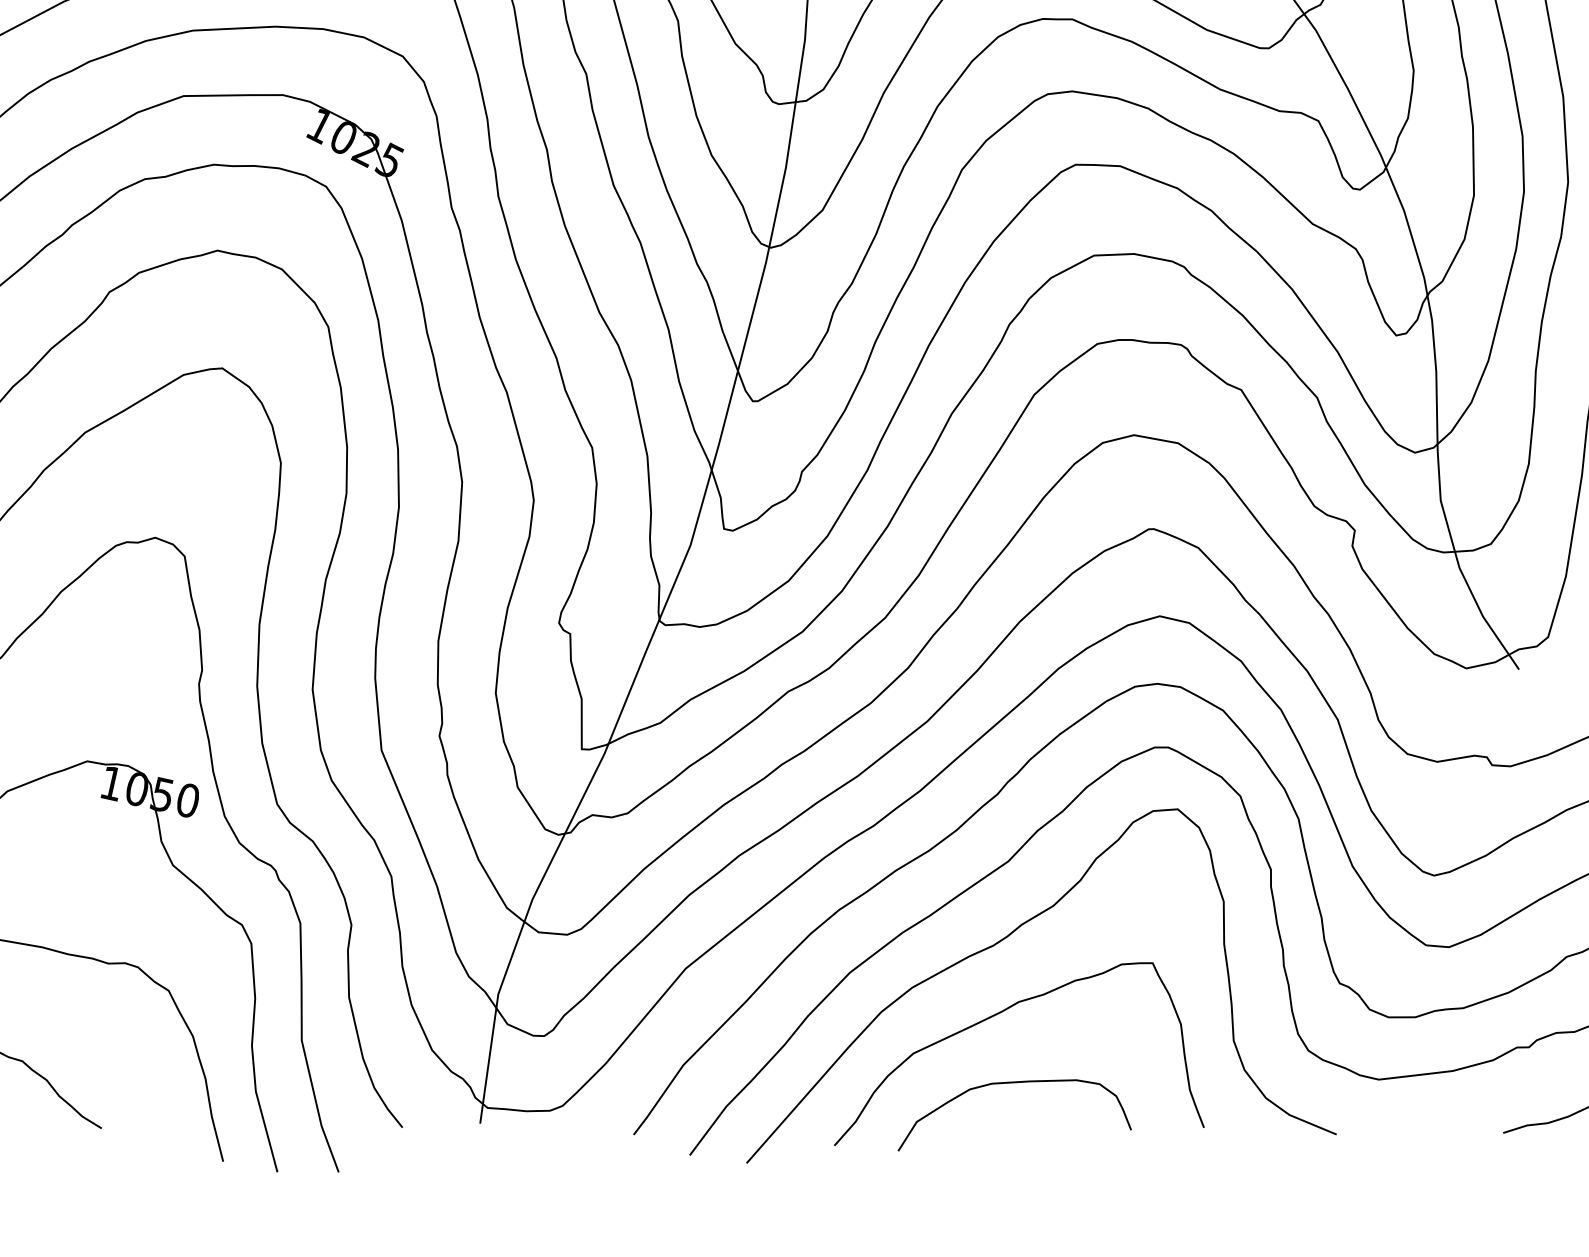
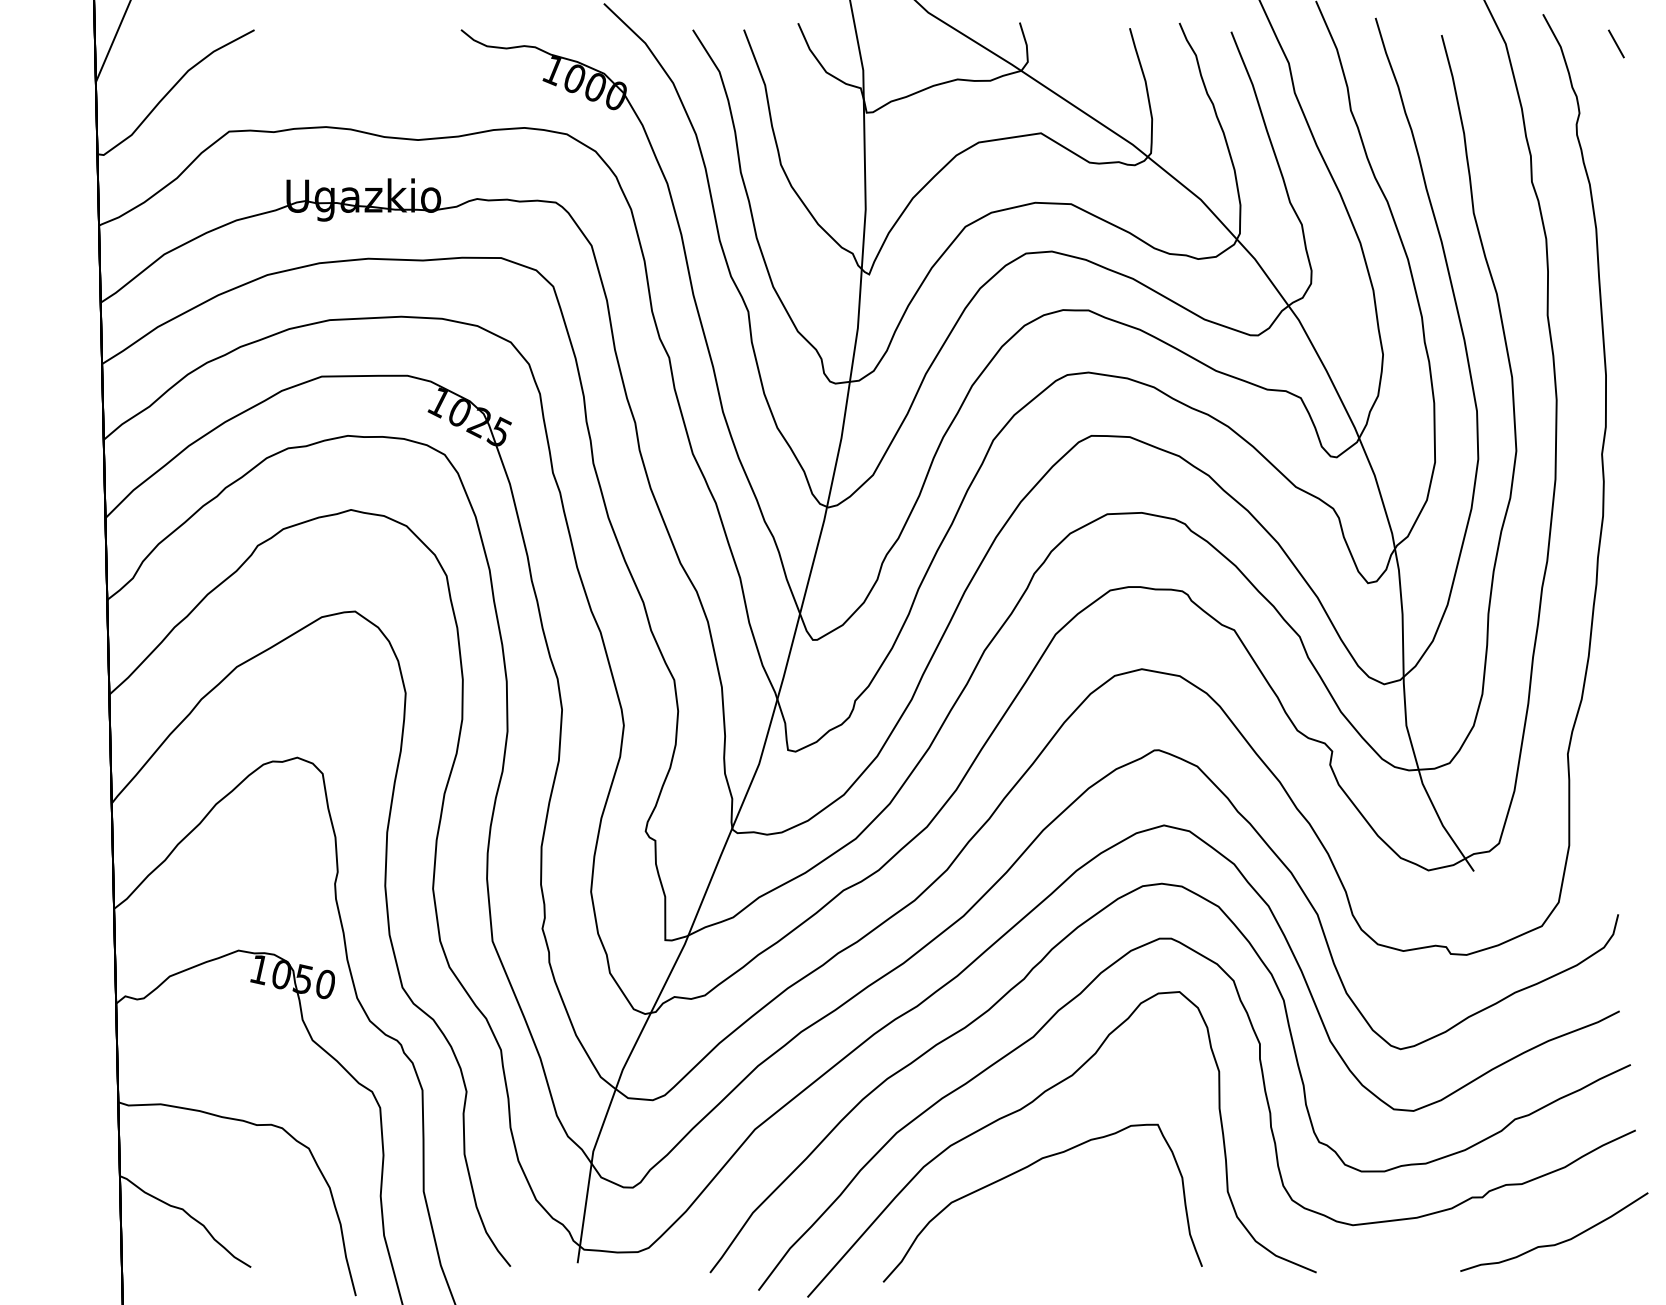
curve: (1014, 1083) -> (1038, 1228), removed

